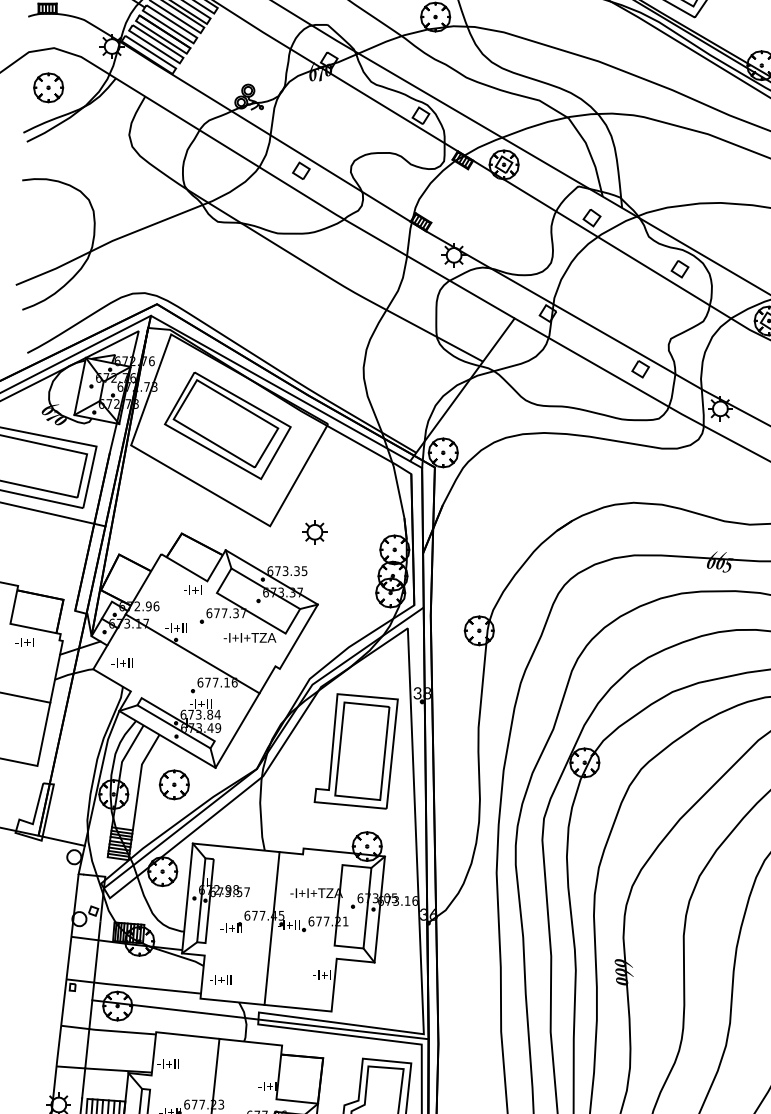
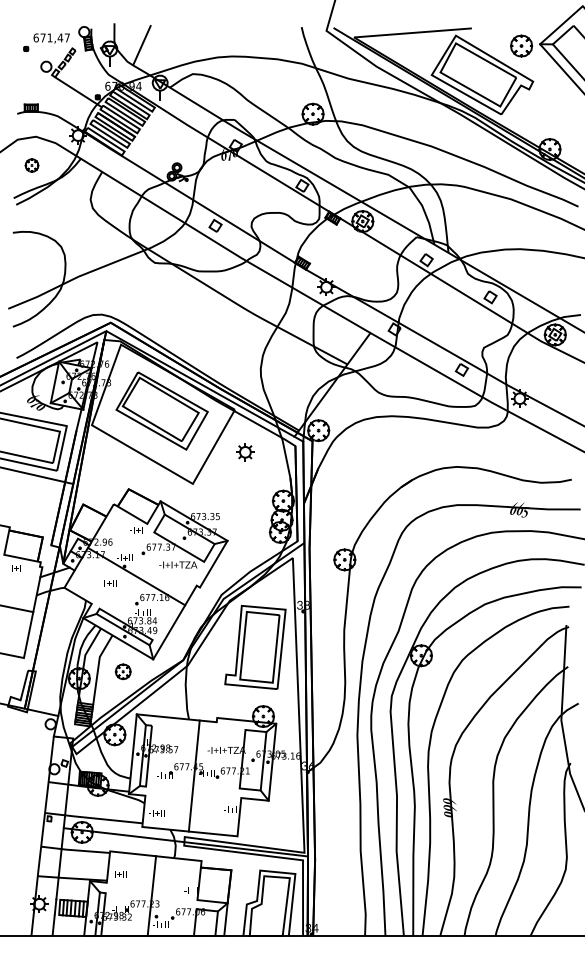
part: (47, 87) -> (31, 165), size x0.6
part: (315, 532) -> (245, 452), moved
text: (124, 663) -> (110, 583), moved
part: (173, 784) -> (122, 671), size x0.7

